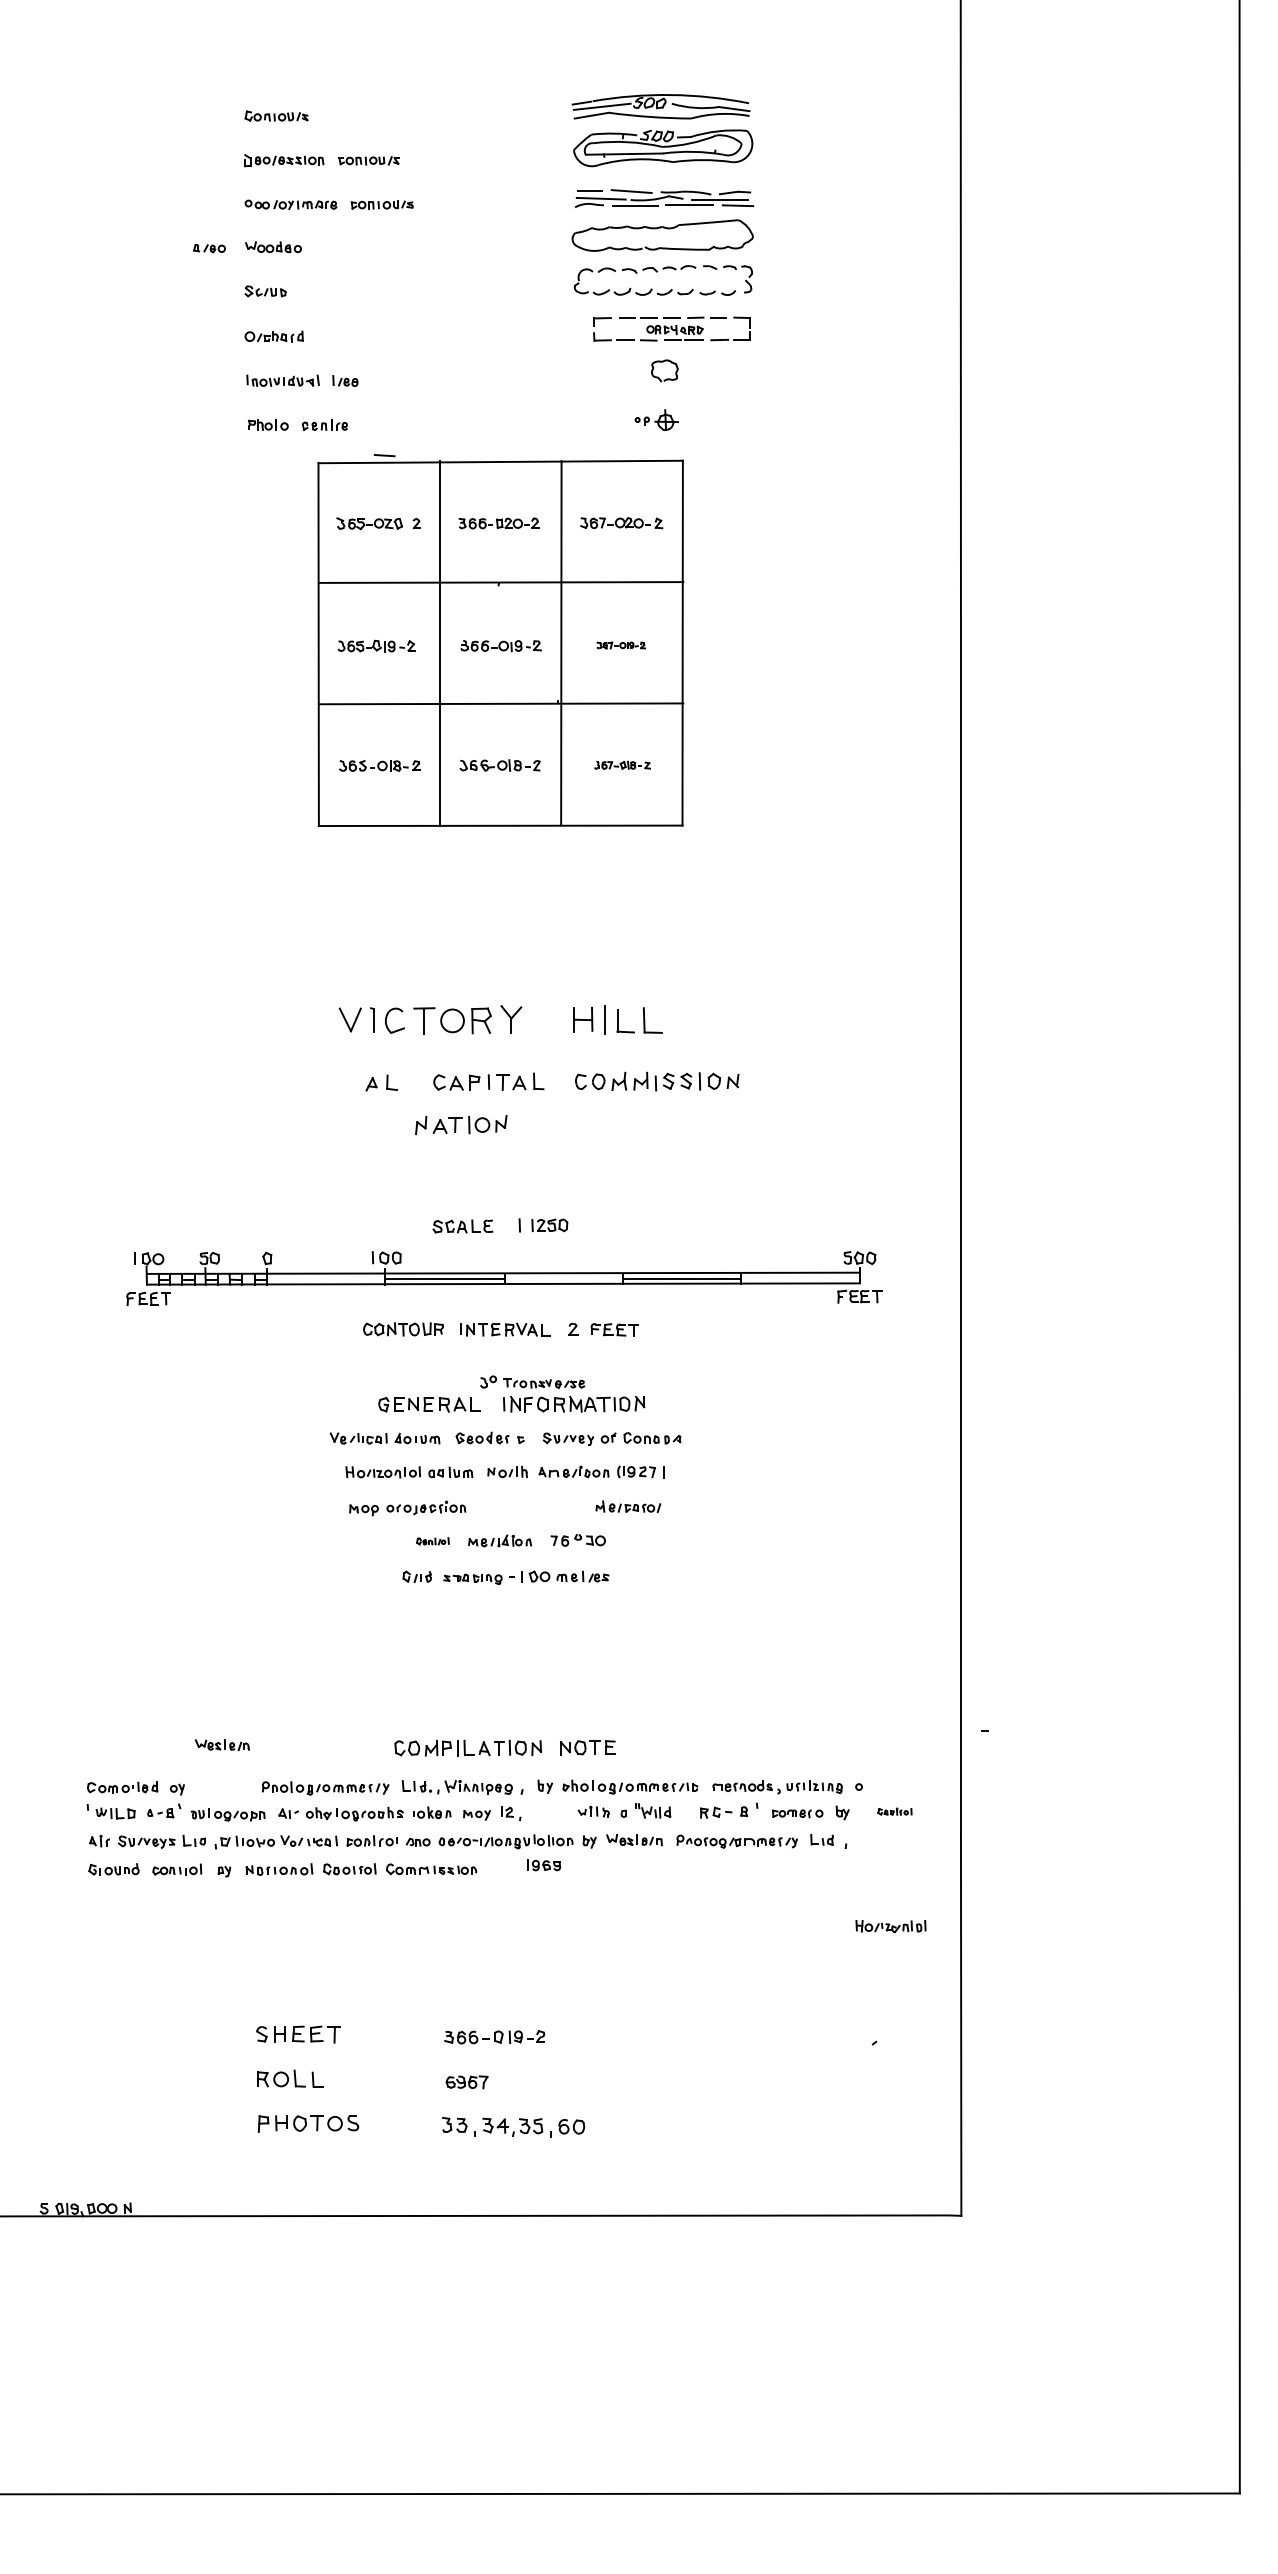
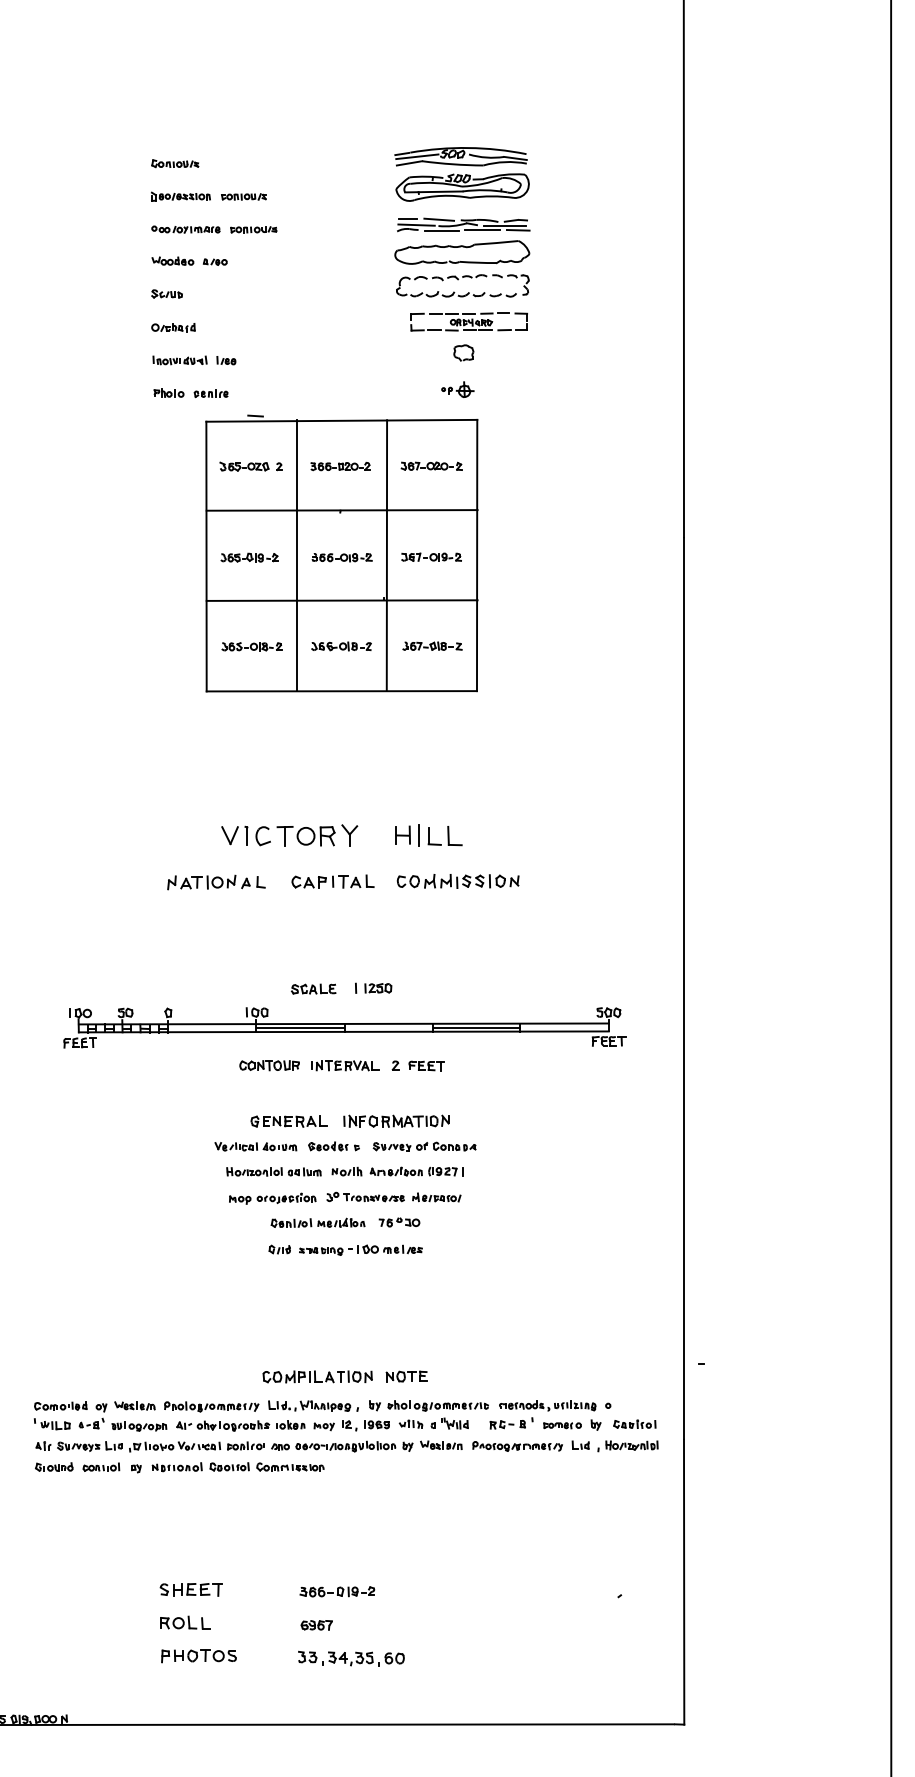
part: (209, 248) -> (215, 262), moved
part: (620, 645) -> (430, 557), size x1.67
part: (622, 765) -> (432, 646), size x1.43
part: (461, 1125) -> (201, 882), moved
part: (532, 1381) -> (365, 1196), moved
part: (432, 1541) -> (291, 1223), size x1.67
part: (222, 1745) -> (135, 1406), moved
part: (894, 1811) -> (634, 1424), size x1.67
part: (544, 1865) -> (377, 1424), moved
part: (890, 1926) -> (631, 1445), moved

